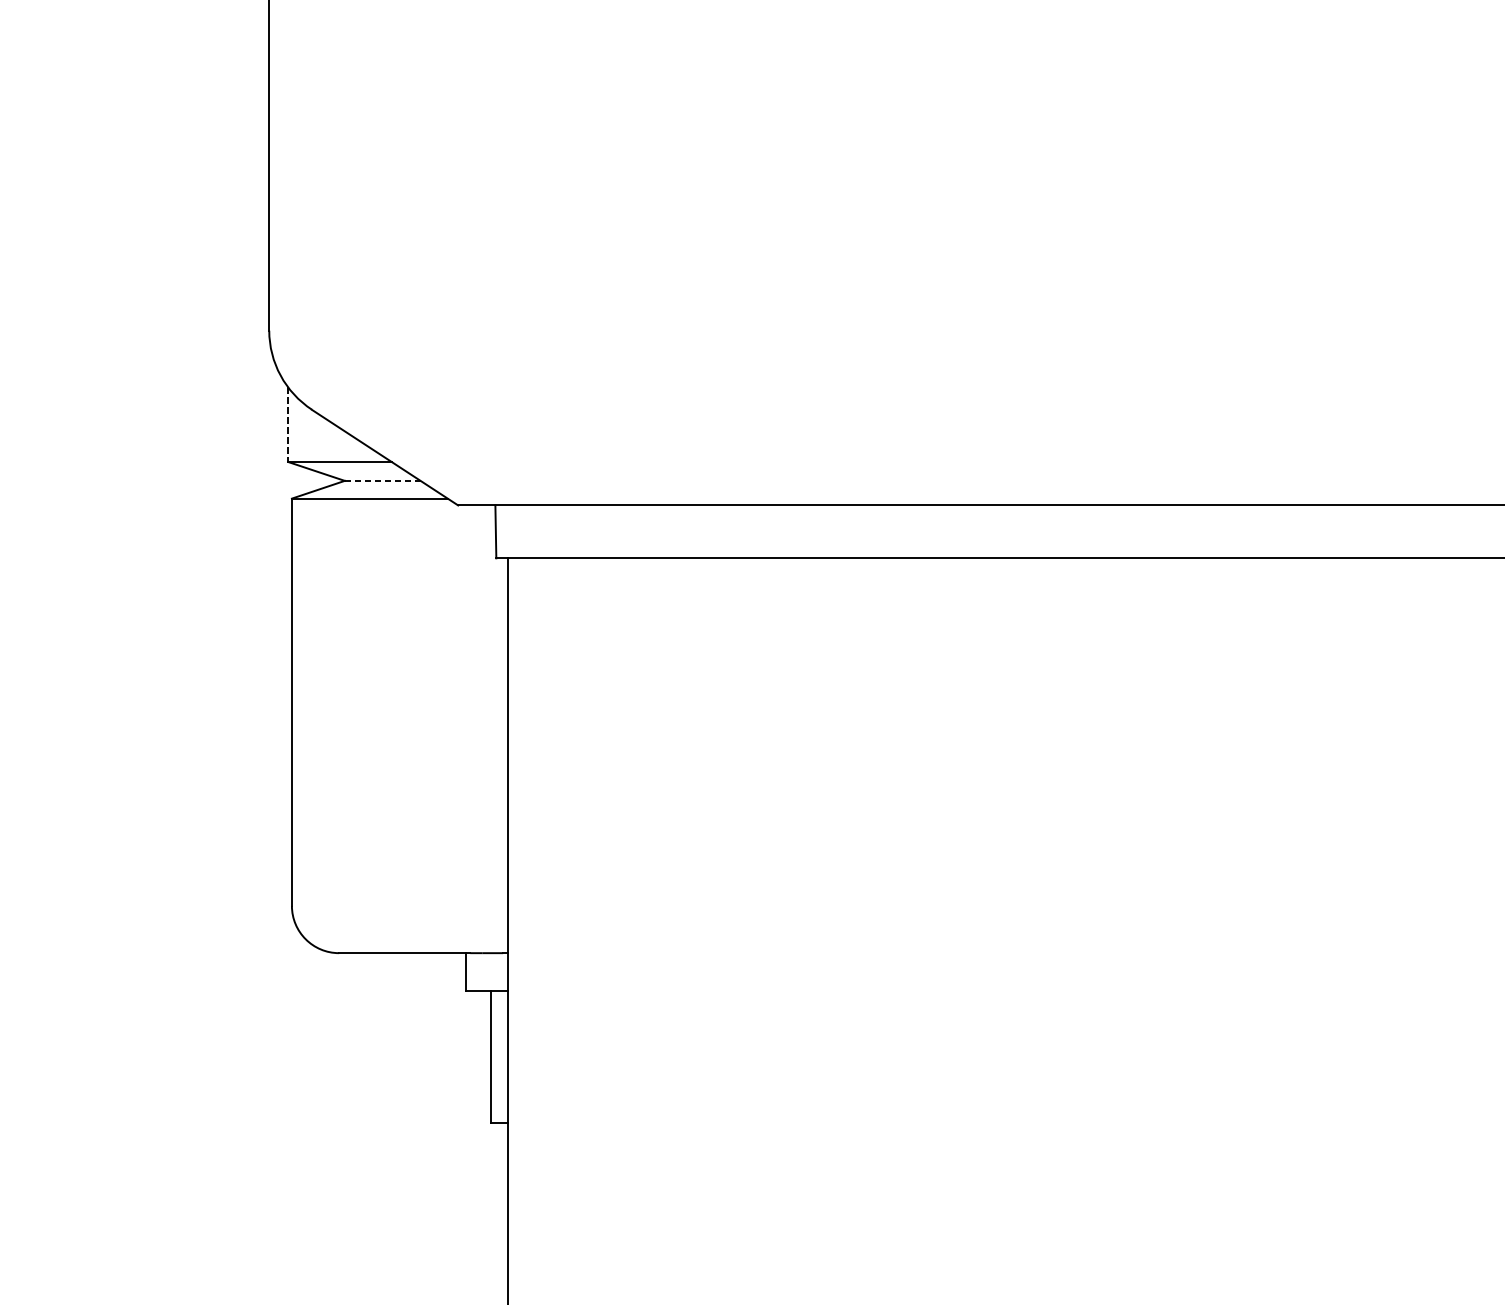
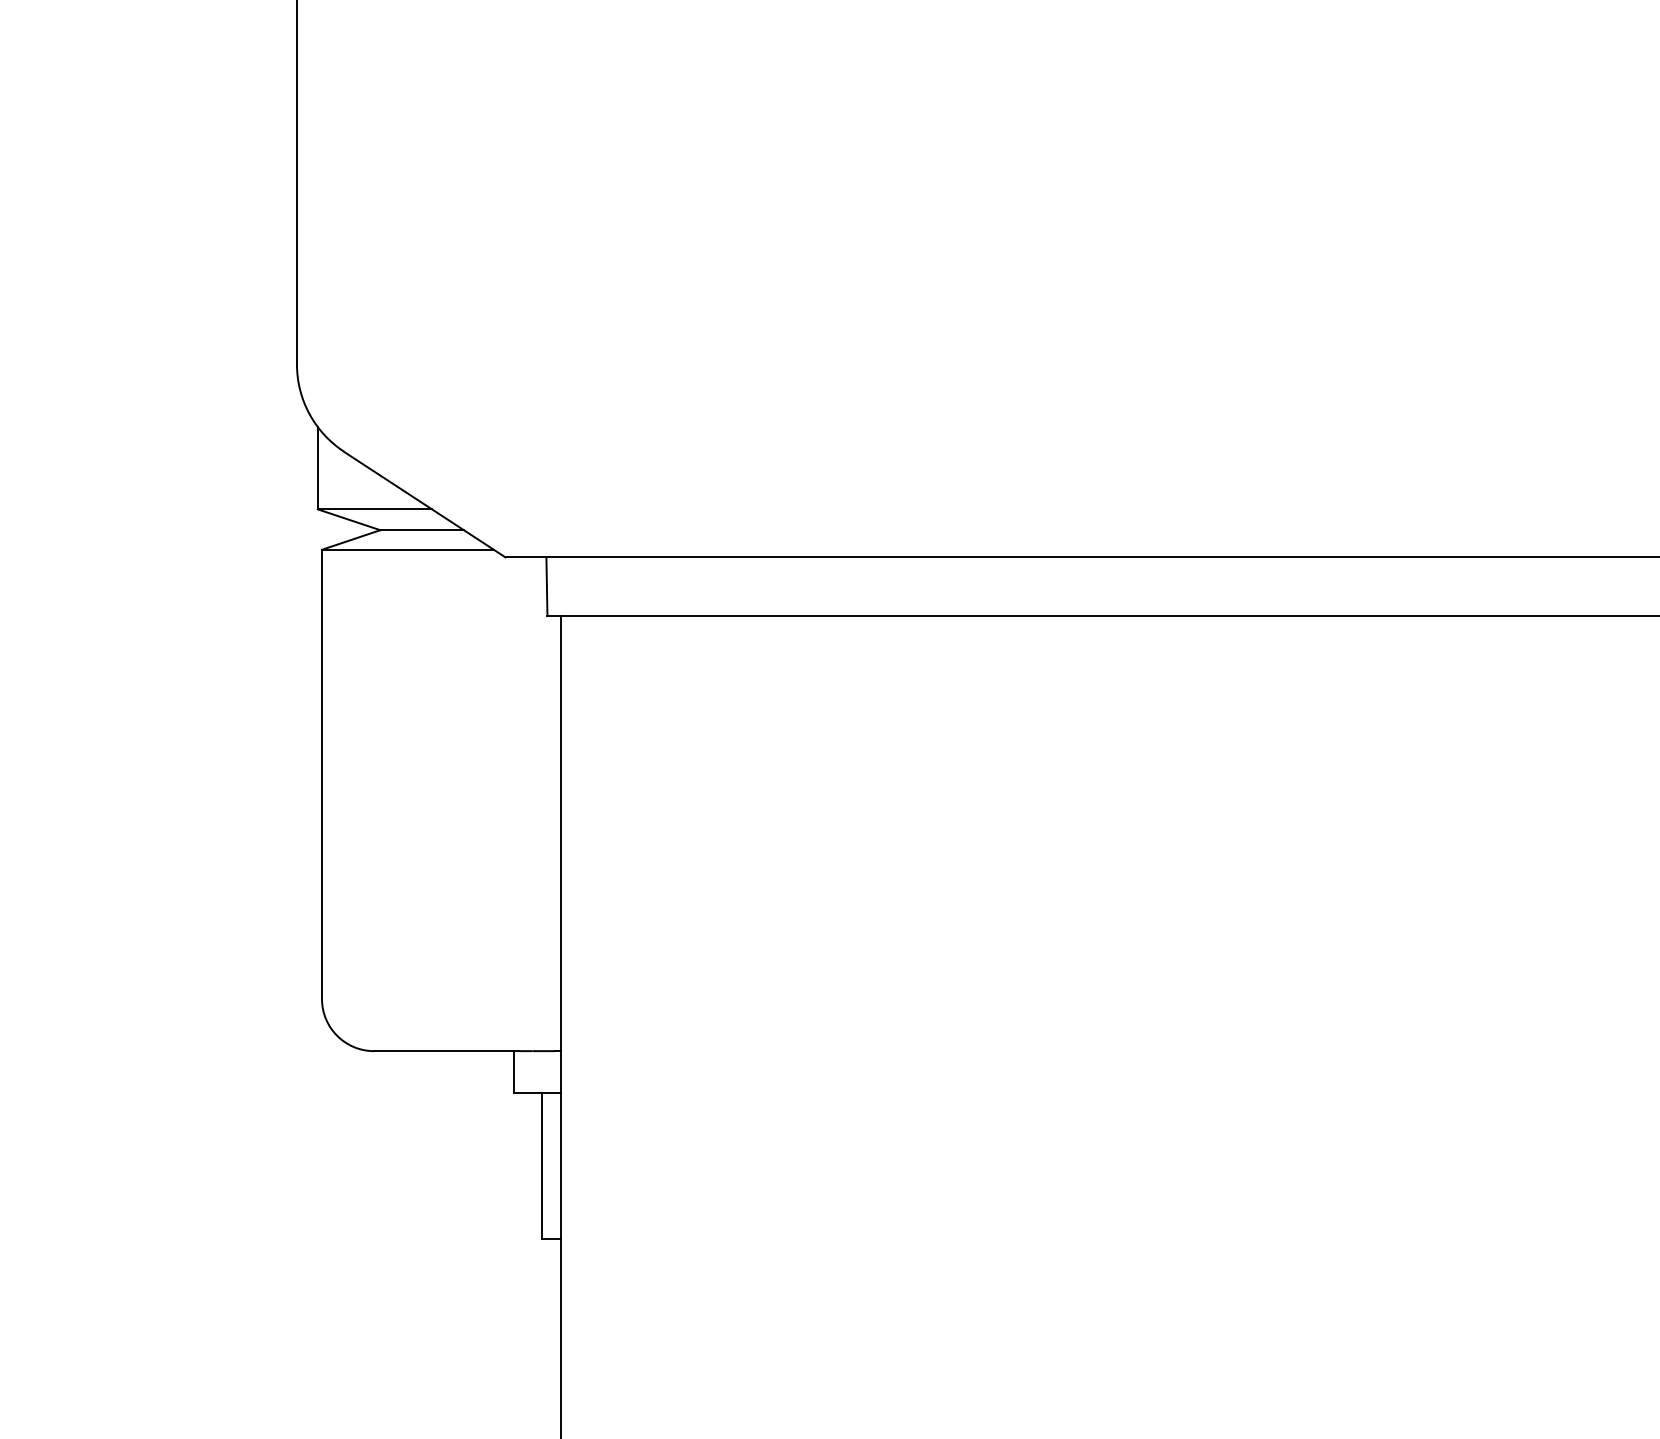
line: (287, 424) -> (317, 468), dashed -> solid
line: (383, 481) -> (422, 530), dashed -> solid

